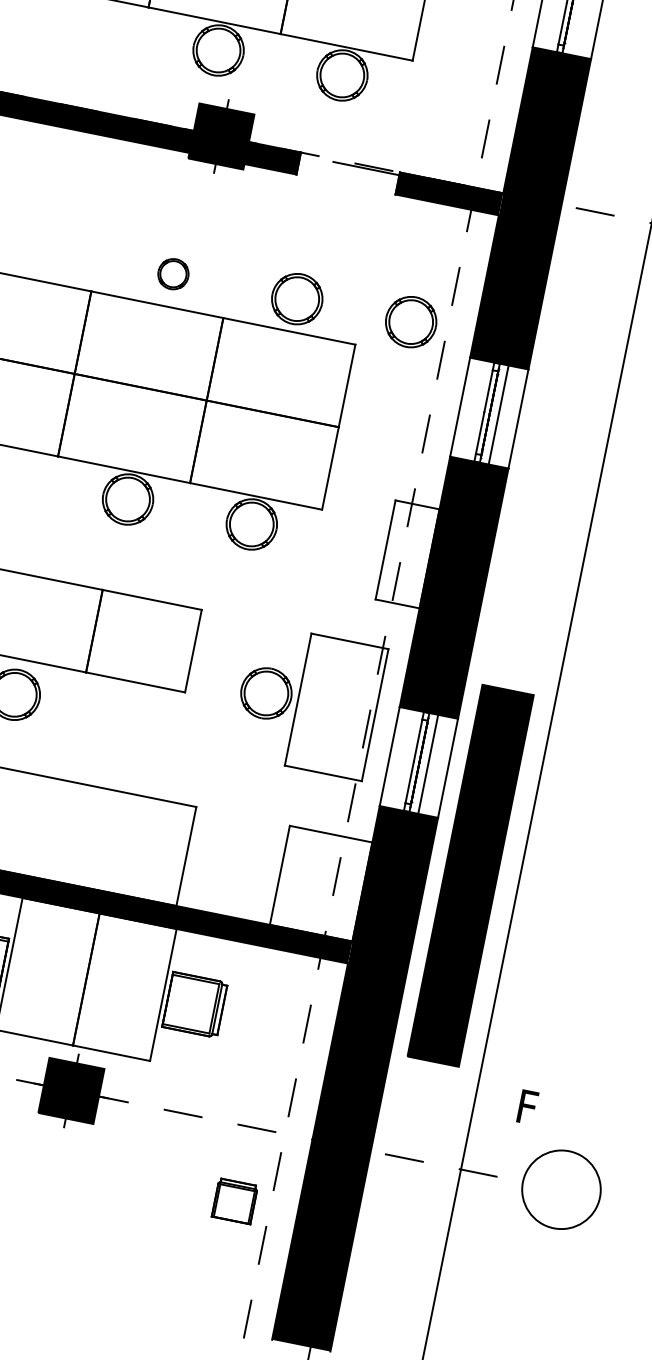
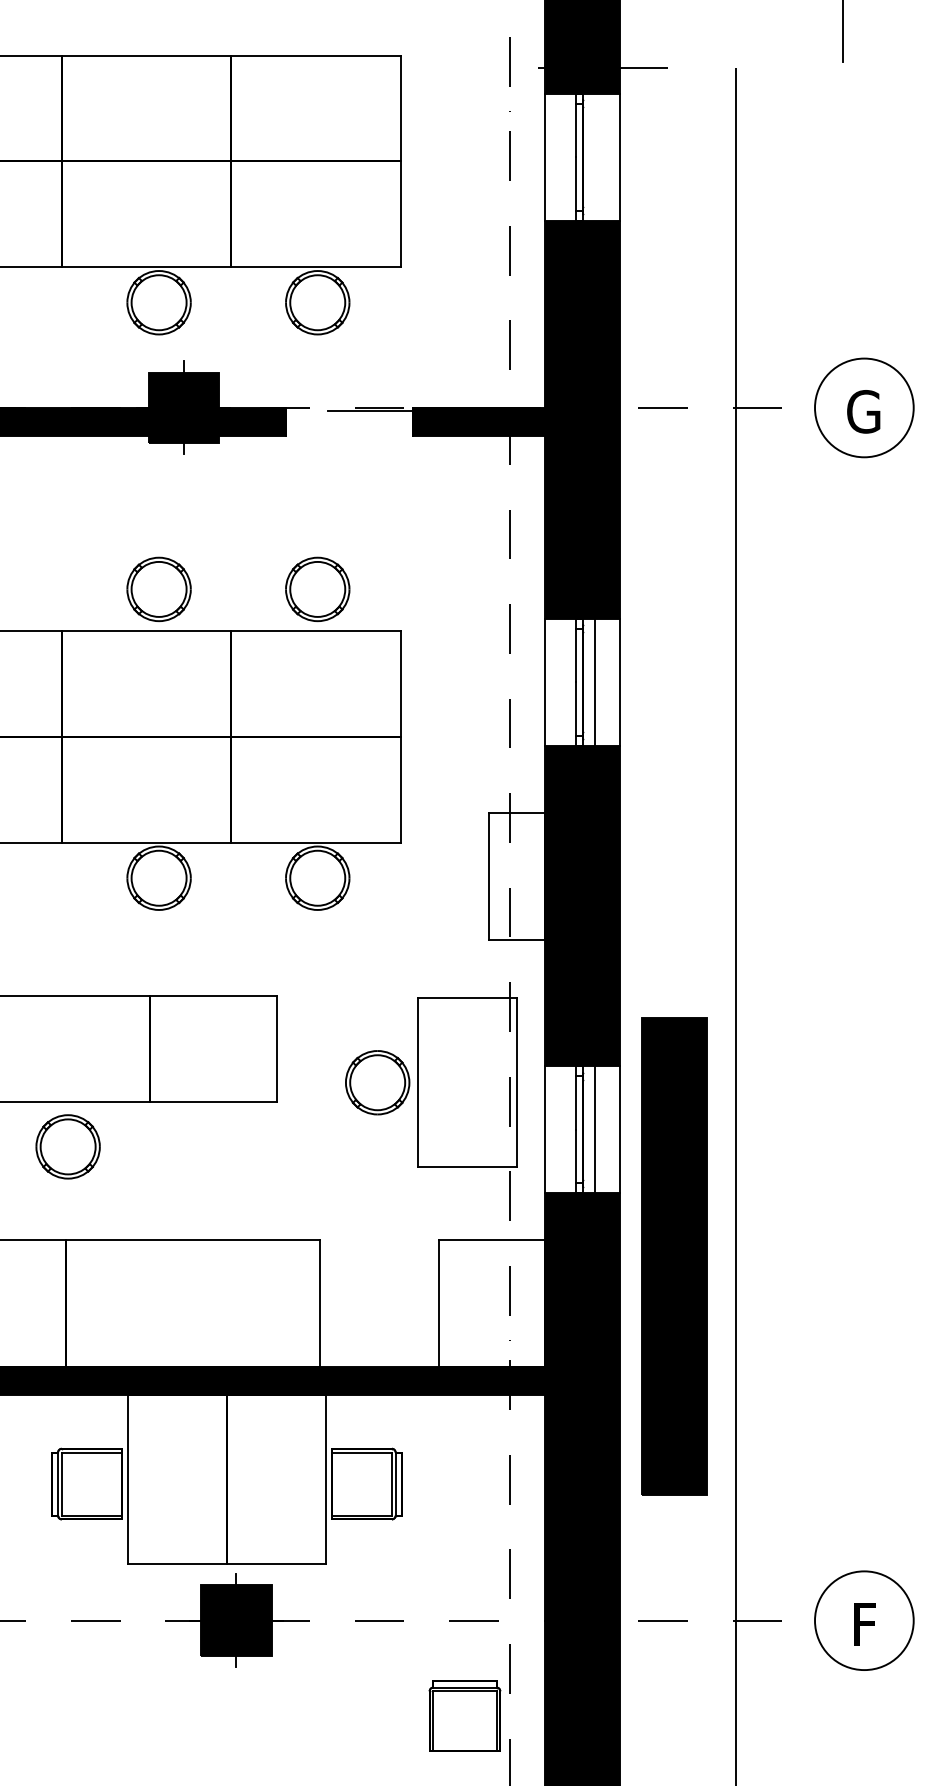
part: (173, 274) -> (158, 589), size x1.67
part: (410, 322) -> (463, 589), removed
text: (527, 1107) -> (864, 1624), moved
part: (234, 1200) -> (464, 1715), size x1.43

